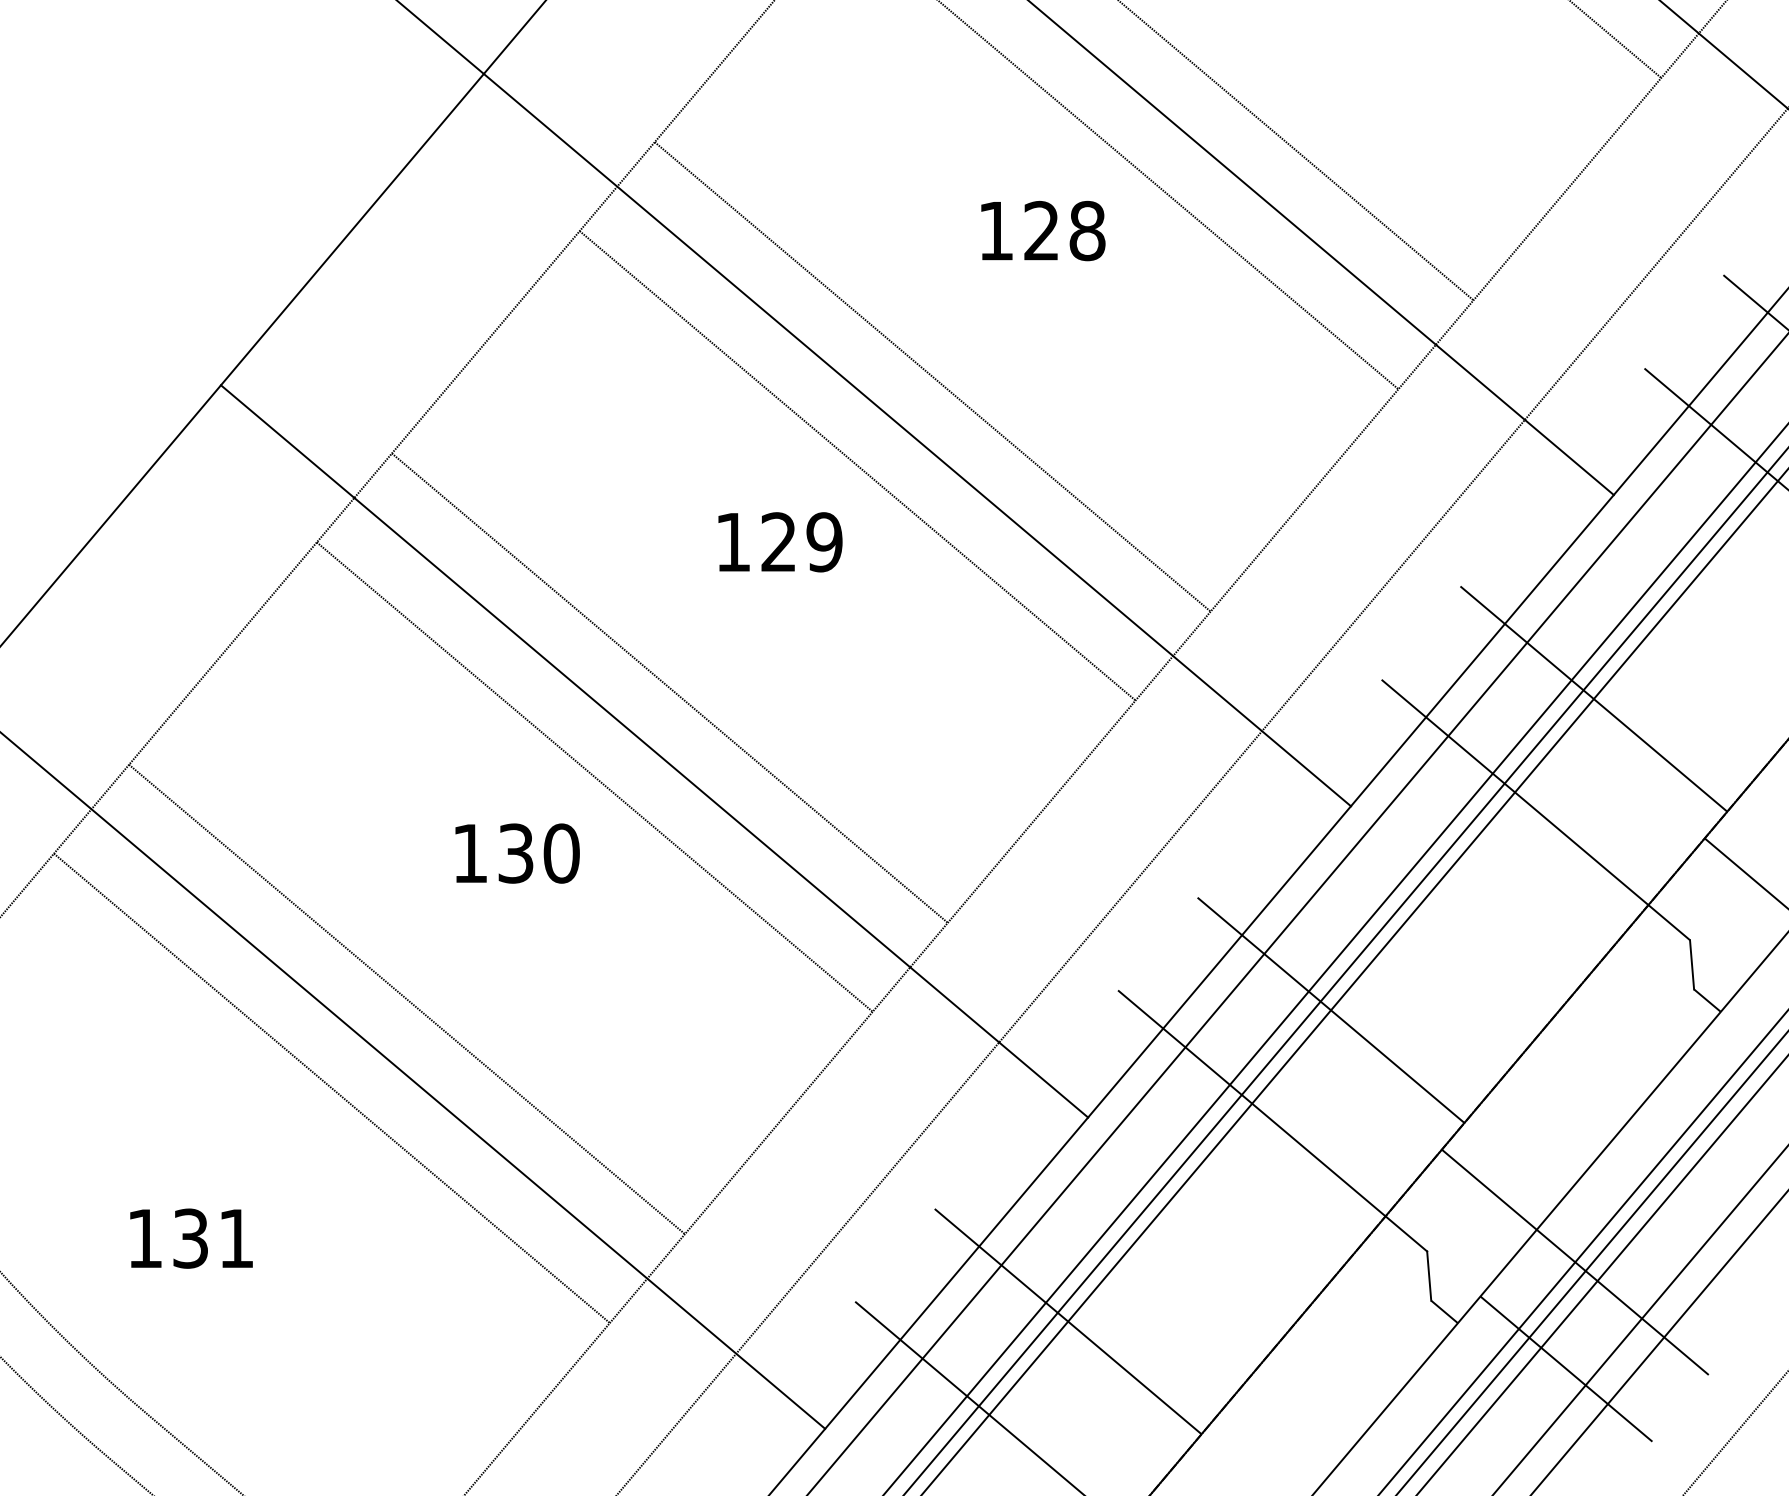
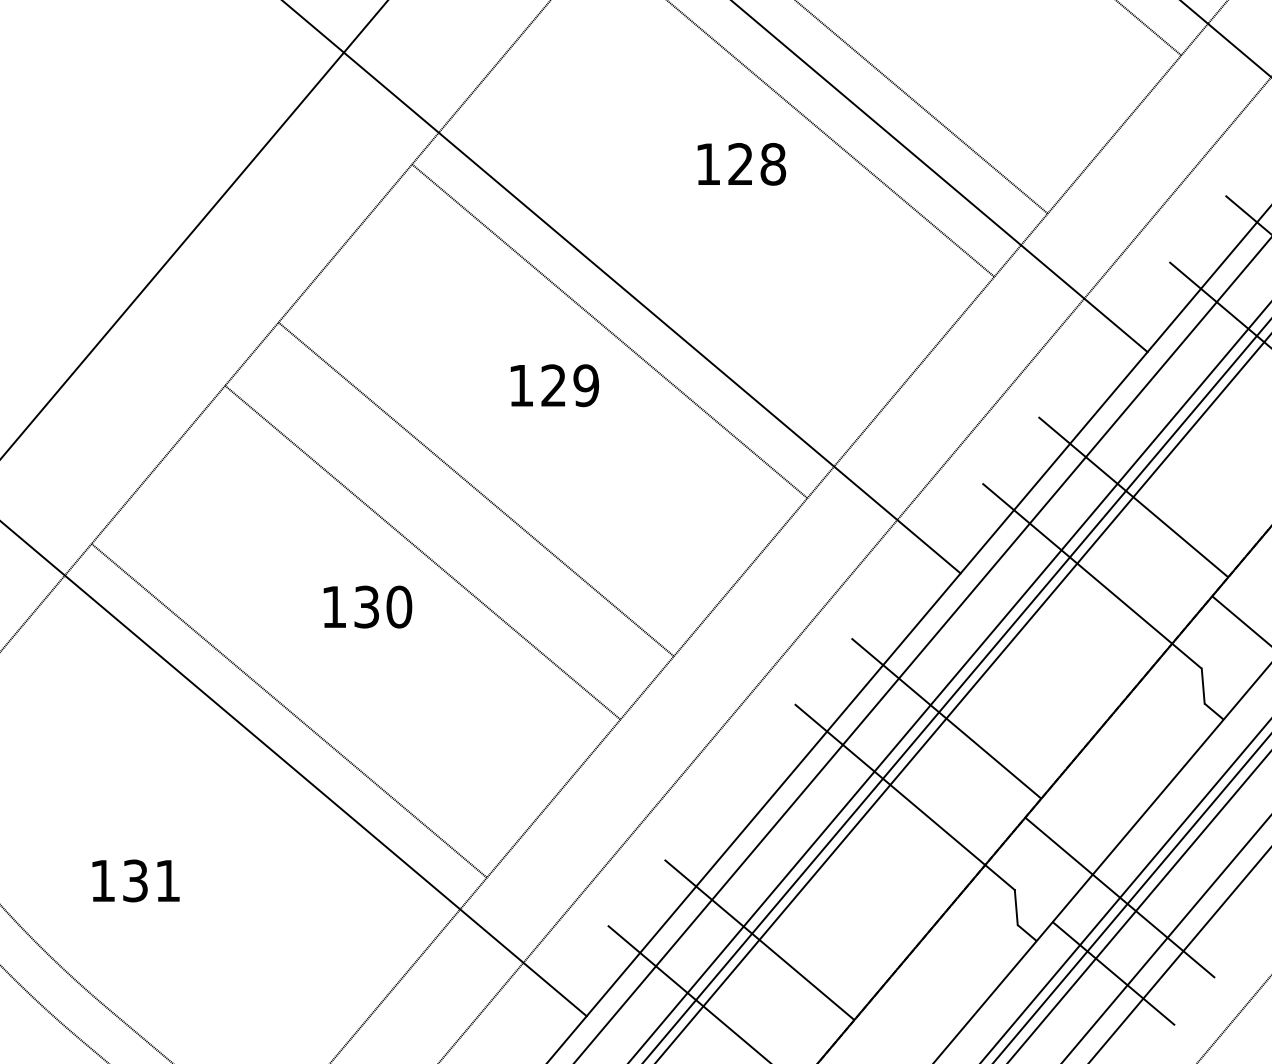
line: (932, 376) -> (663, 267), removed
line: (654, 751) -> (465, 534), removed
line: (331, 1088) -> (235, 774), removed

